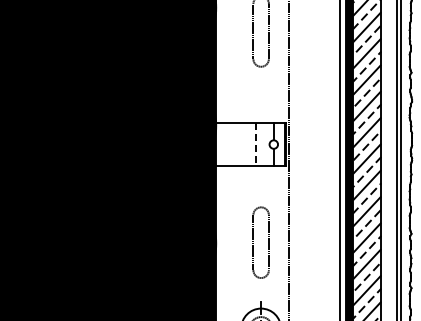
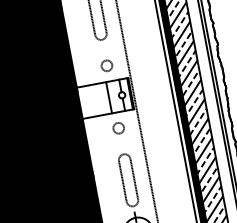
circle: (261, 102) -> (107, 66), added
line: (256, 145) -> (109, 98), dashed -> solid
circle: (261, 186) -> (118, 127), added
part: (253, 241) -> (122, 180), moved

